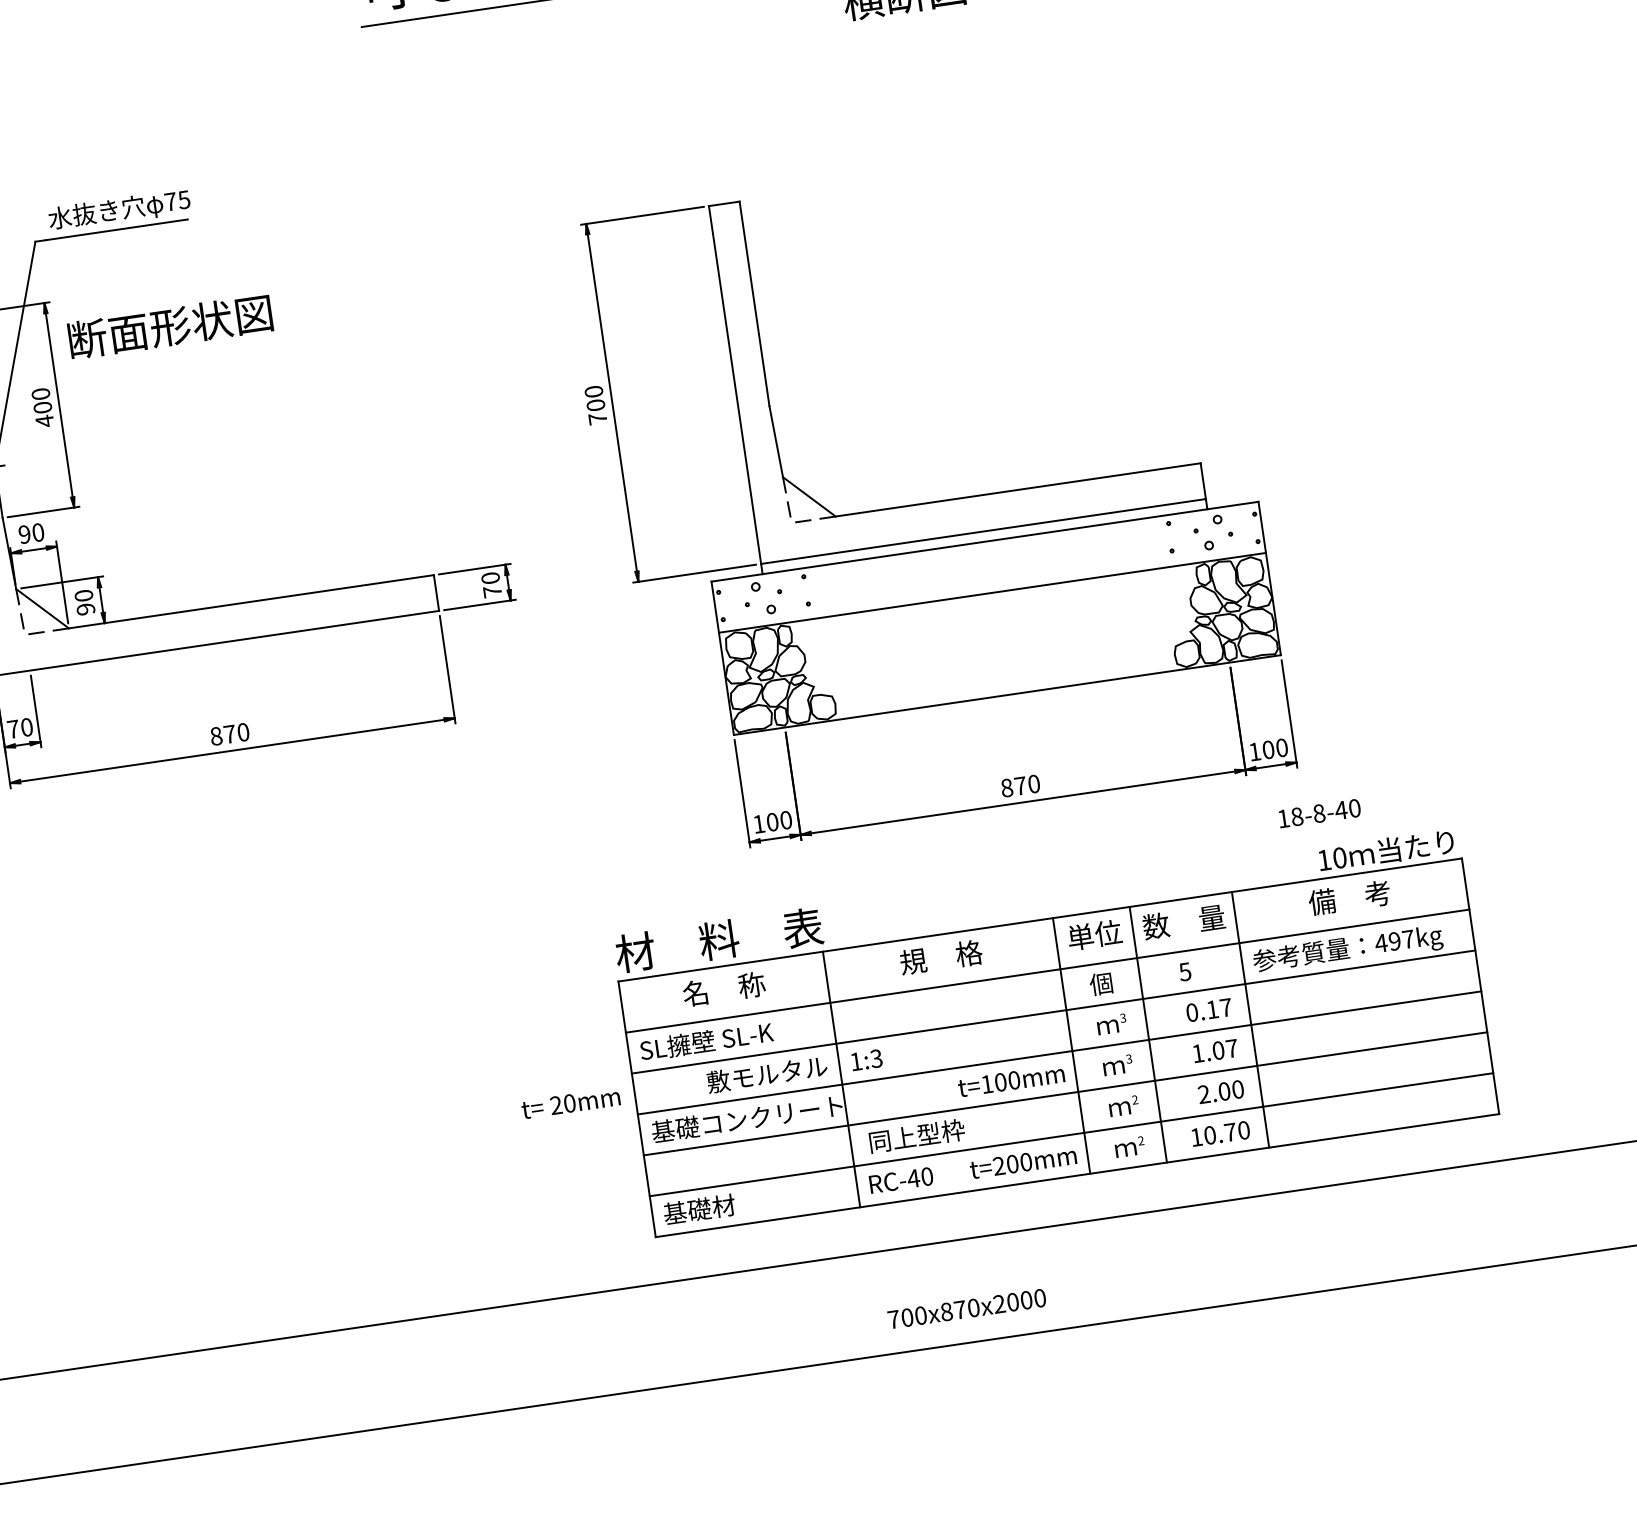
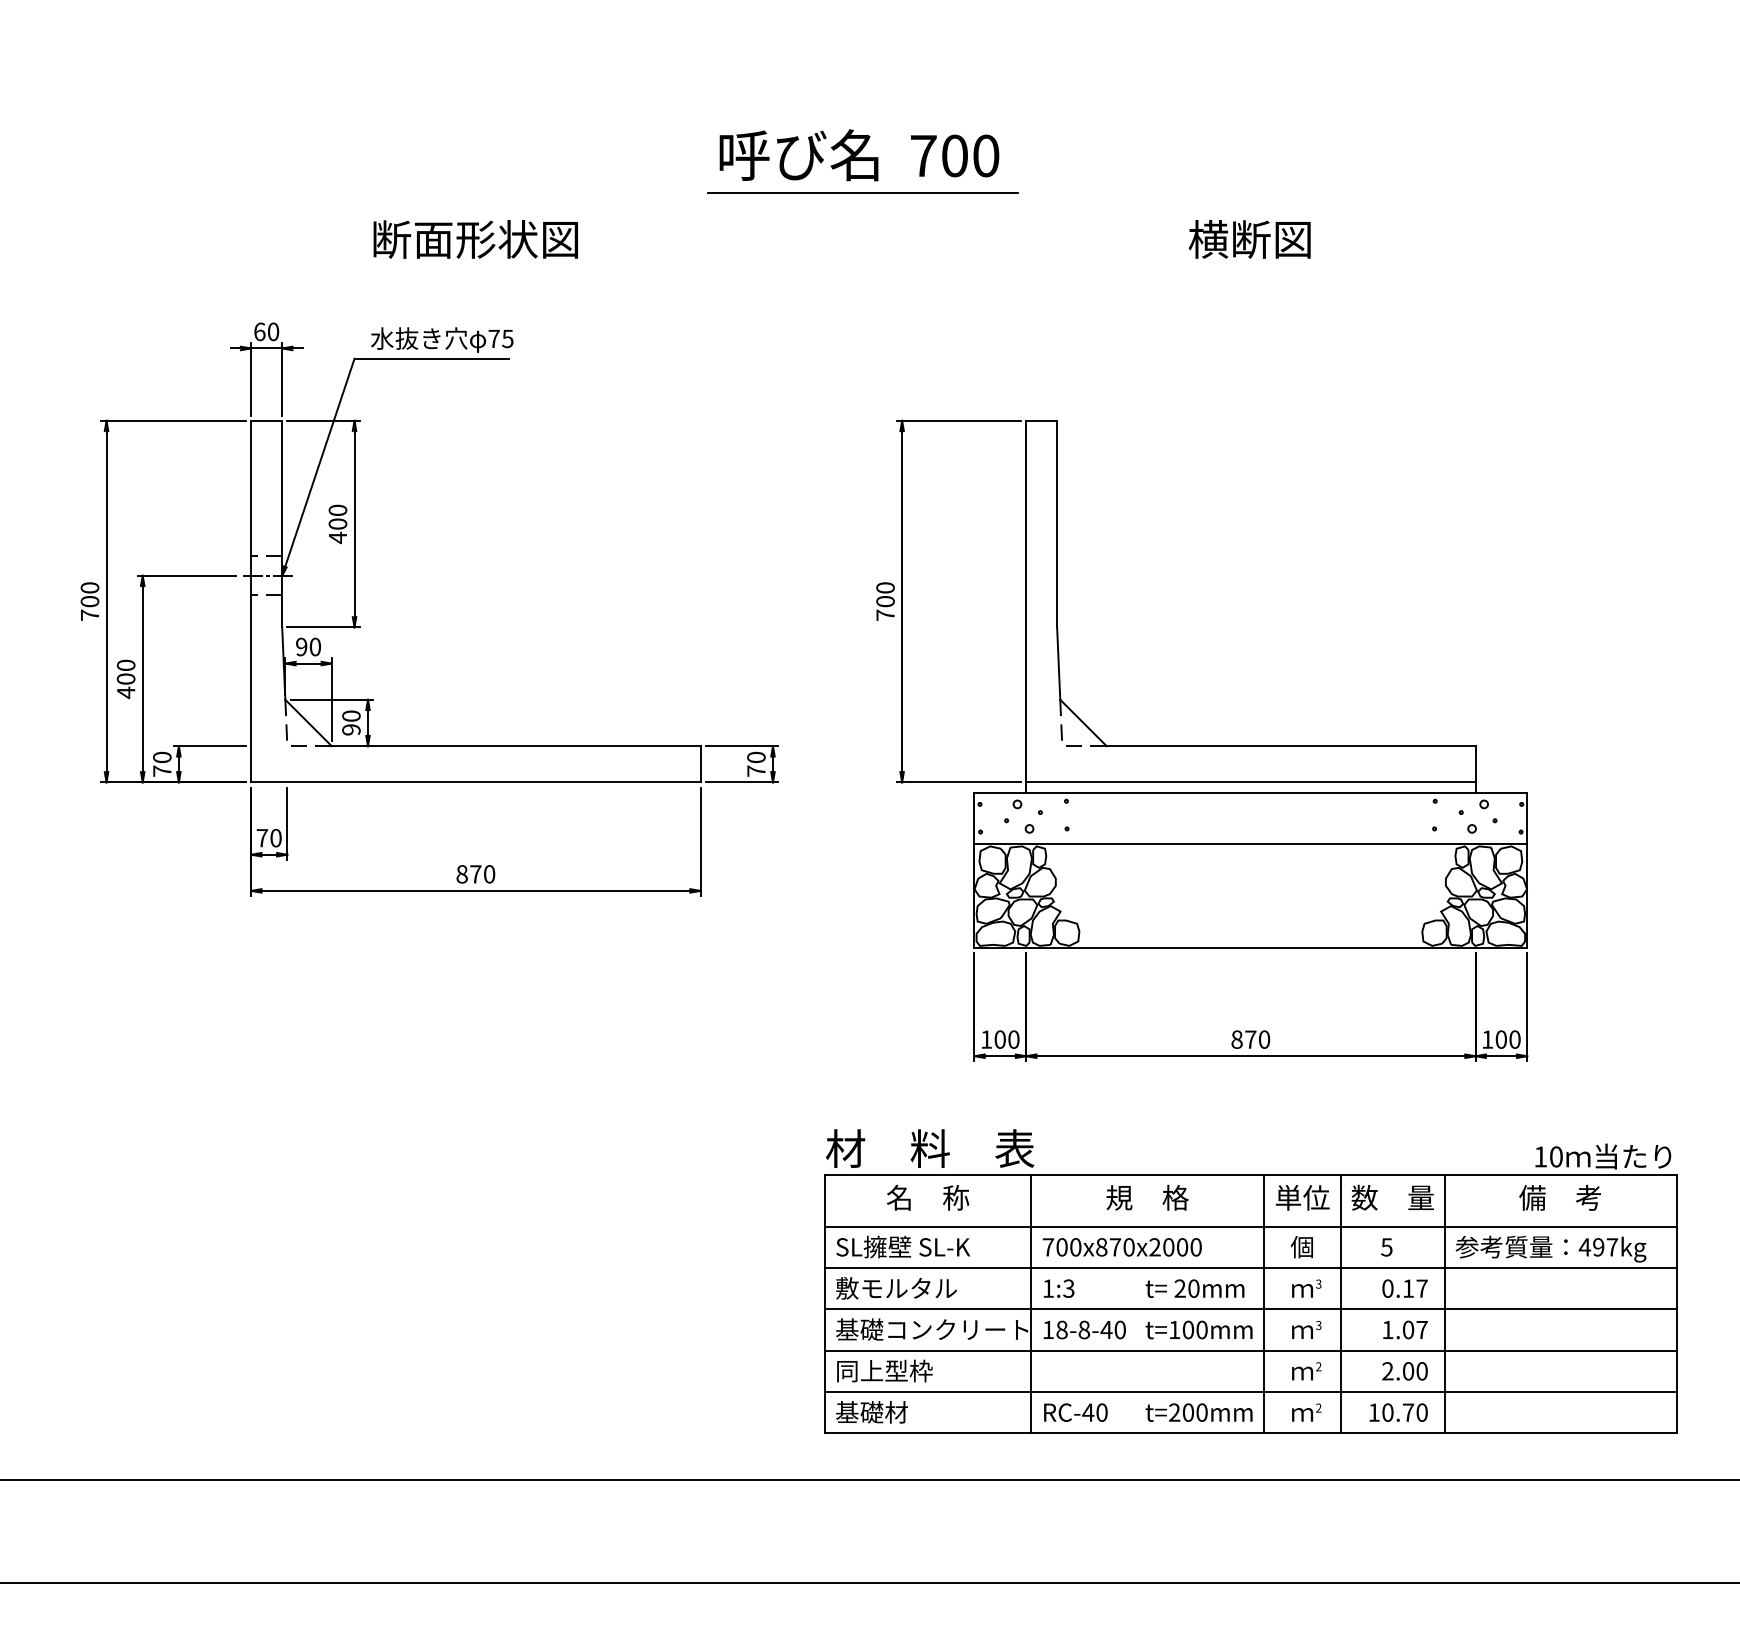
text: (170, 326) -> (475, 239), moved
text: (1319, 813) -> (1084, 1329), moved
text: (767, 1074) -> (896, 1288), moved
text: (570, 1103) -> (1194, 1288), moved
text: (916, 1135) -> (884, 1370), moved
text: (966, 1309) -> (1121, 1247), moved

